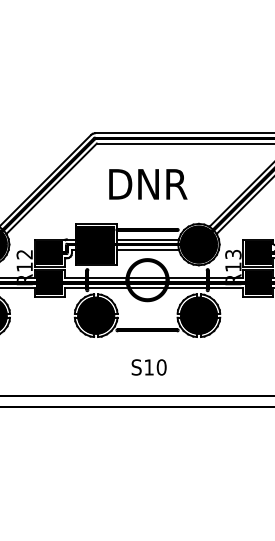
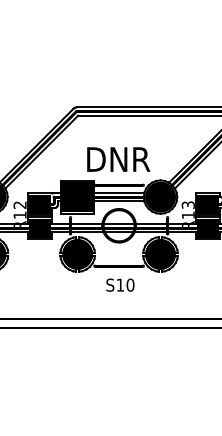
text: (148, 184) -> (118, 159), moved
text: (149, 366) -> (120, 284), moved

